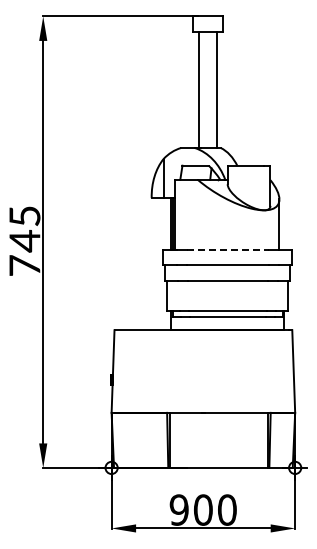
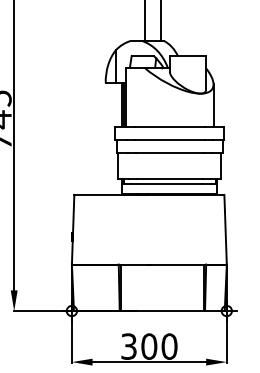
line: (228, 250) -> (170, 127), dashed -> solid
text: (178, 509) -> (128, 346), 900 -> 300

